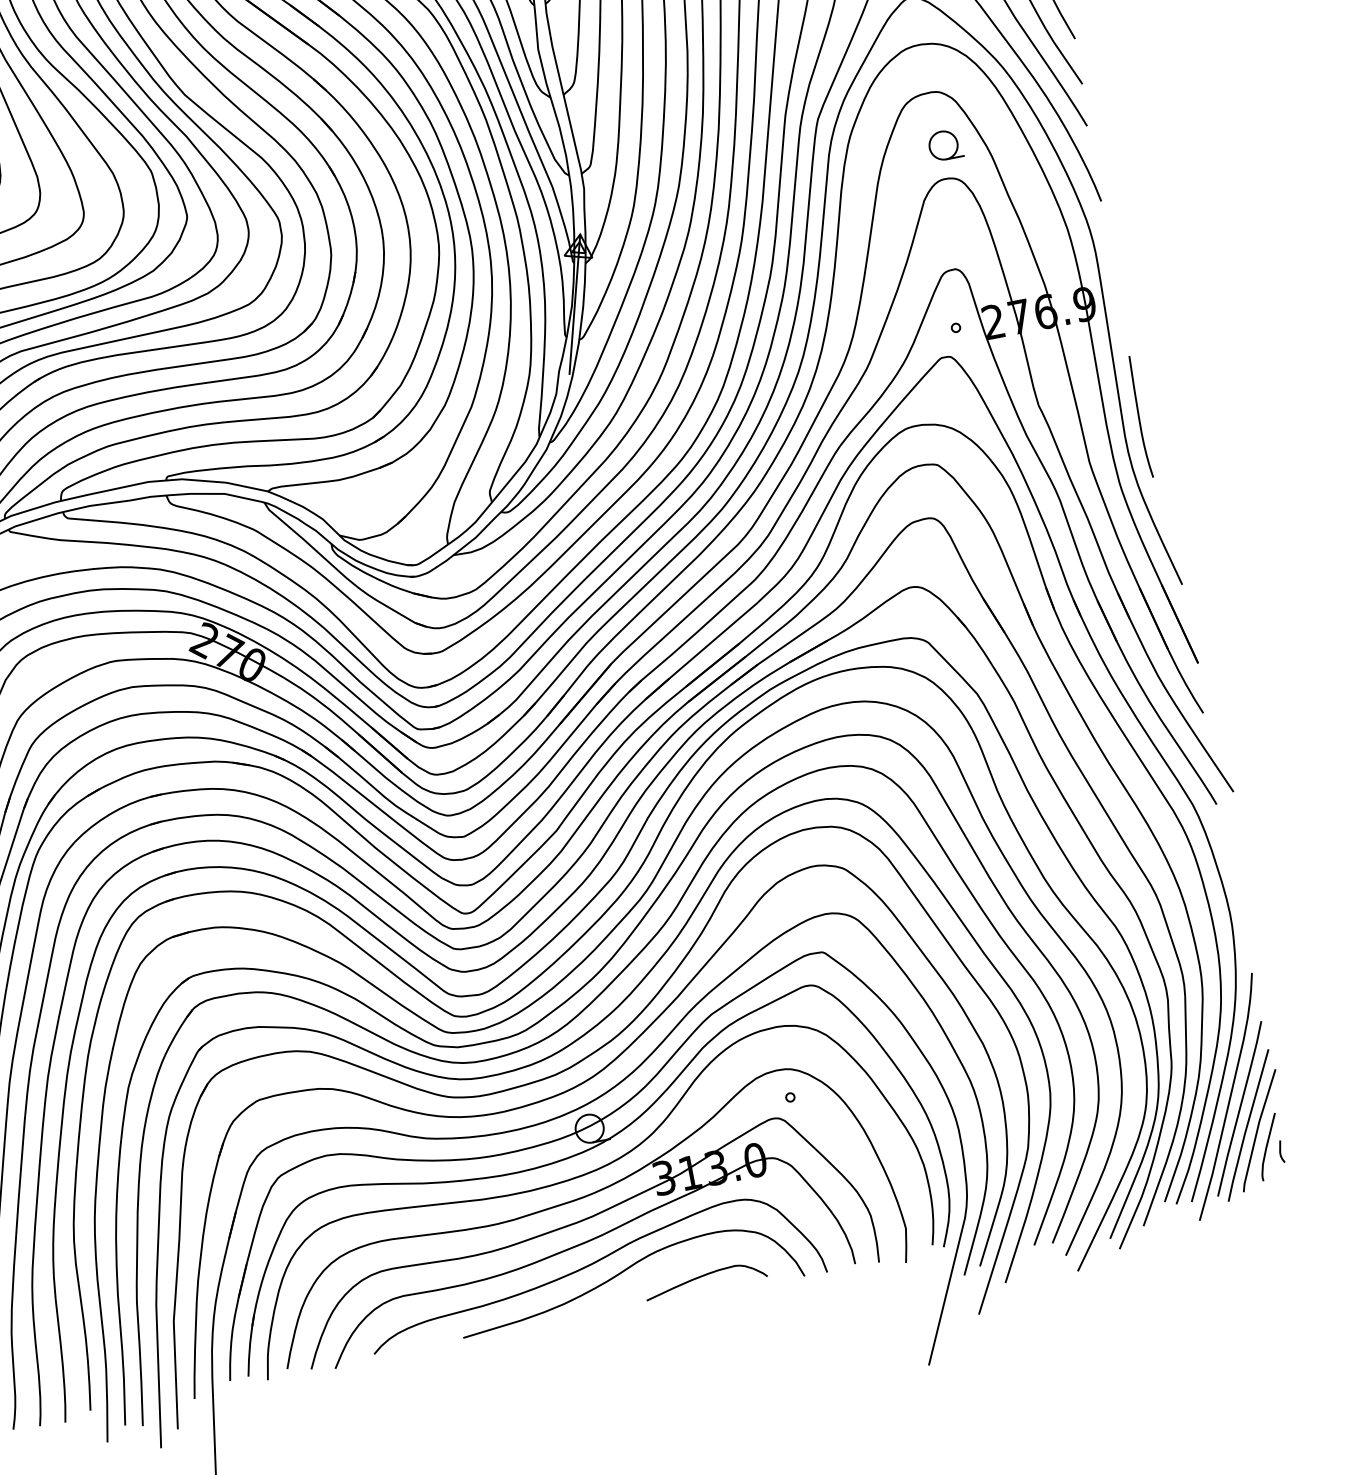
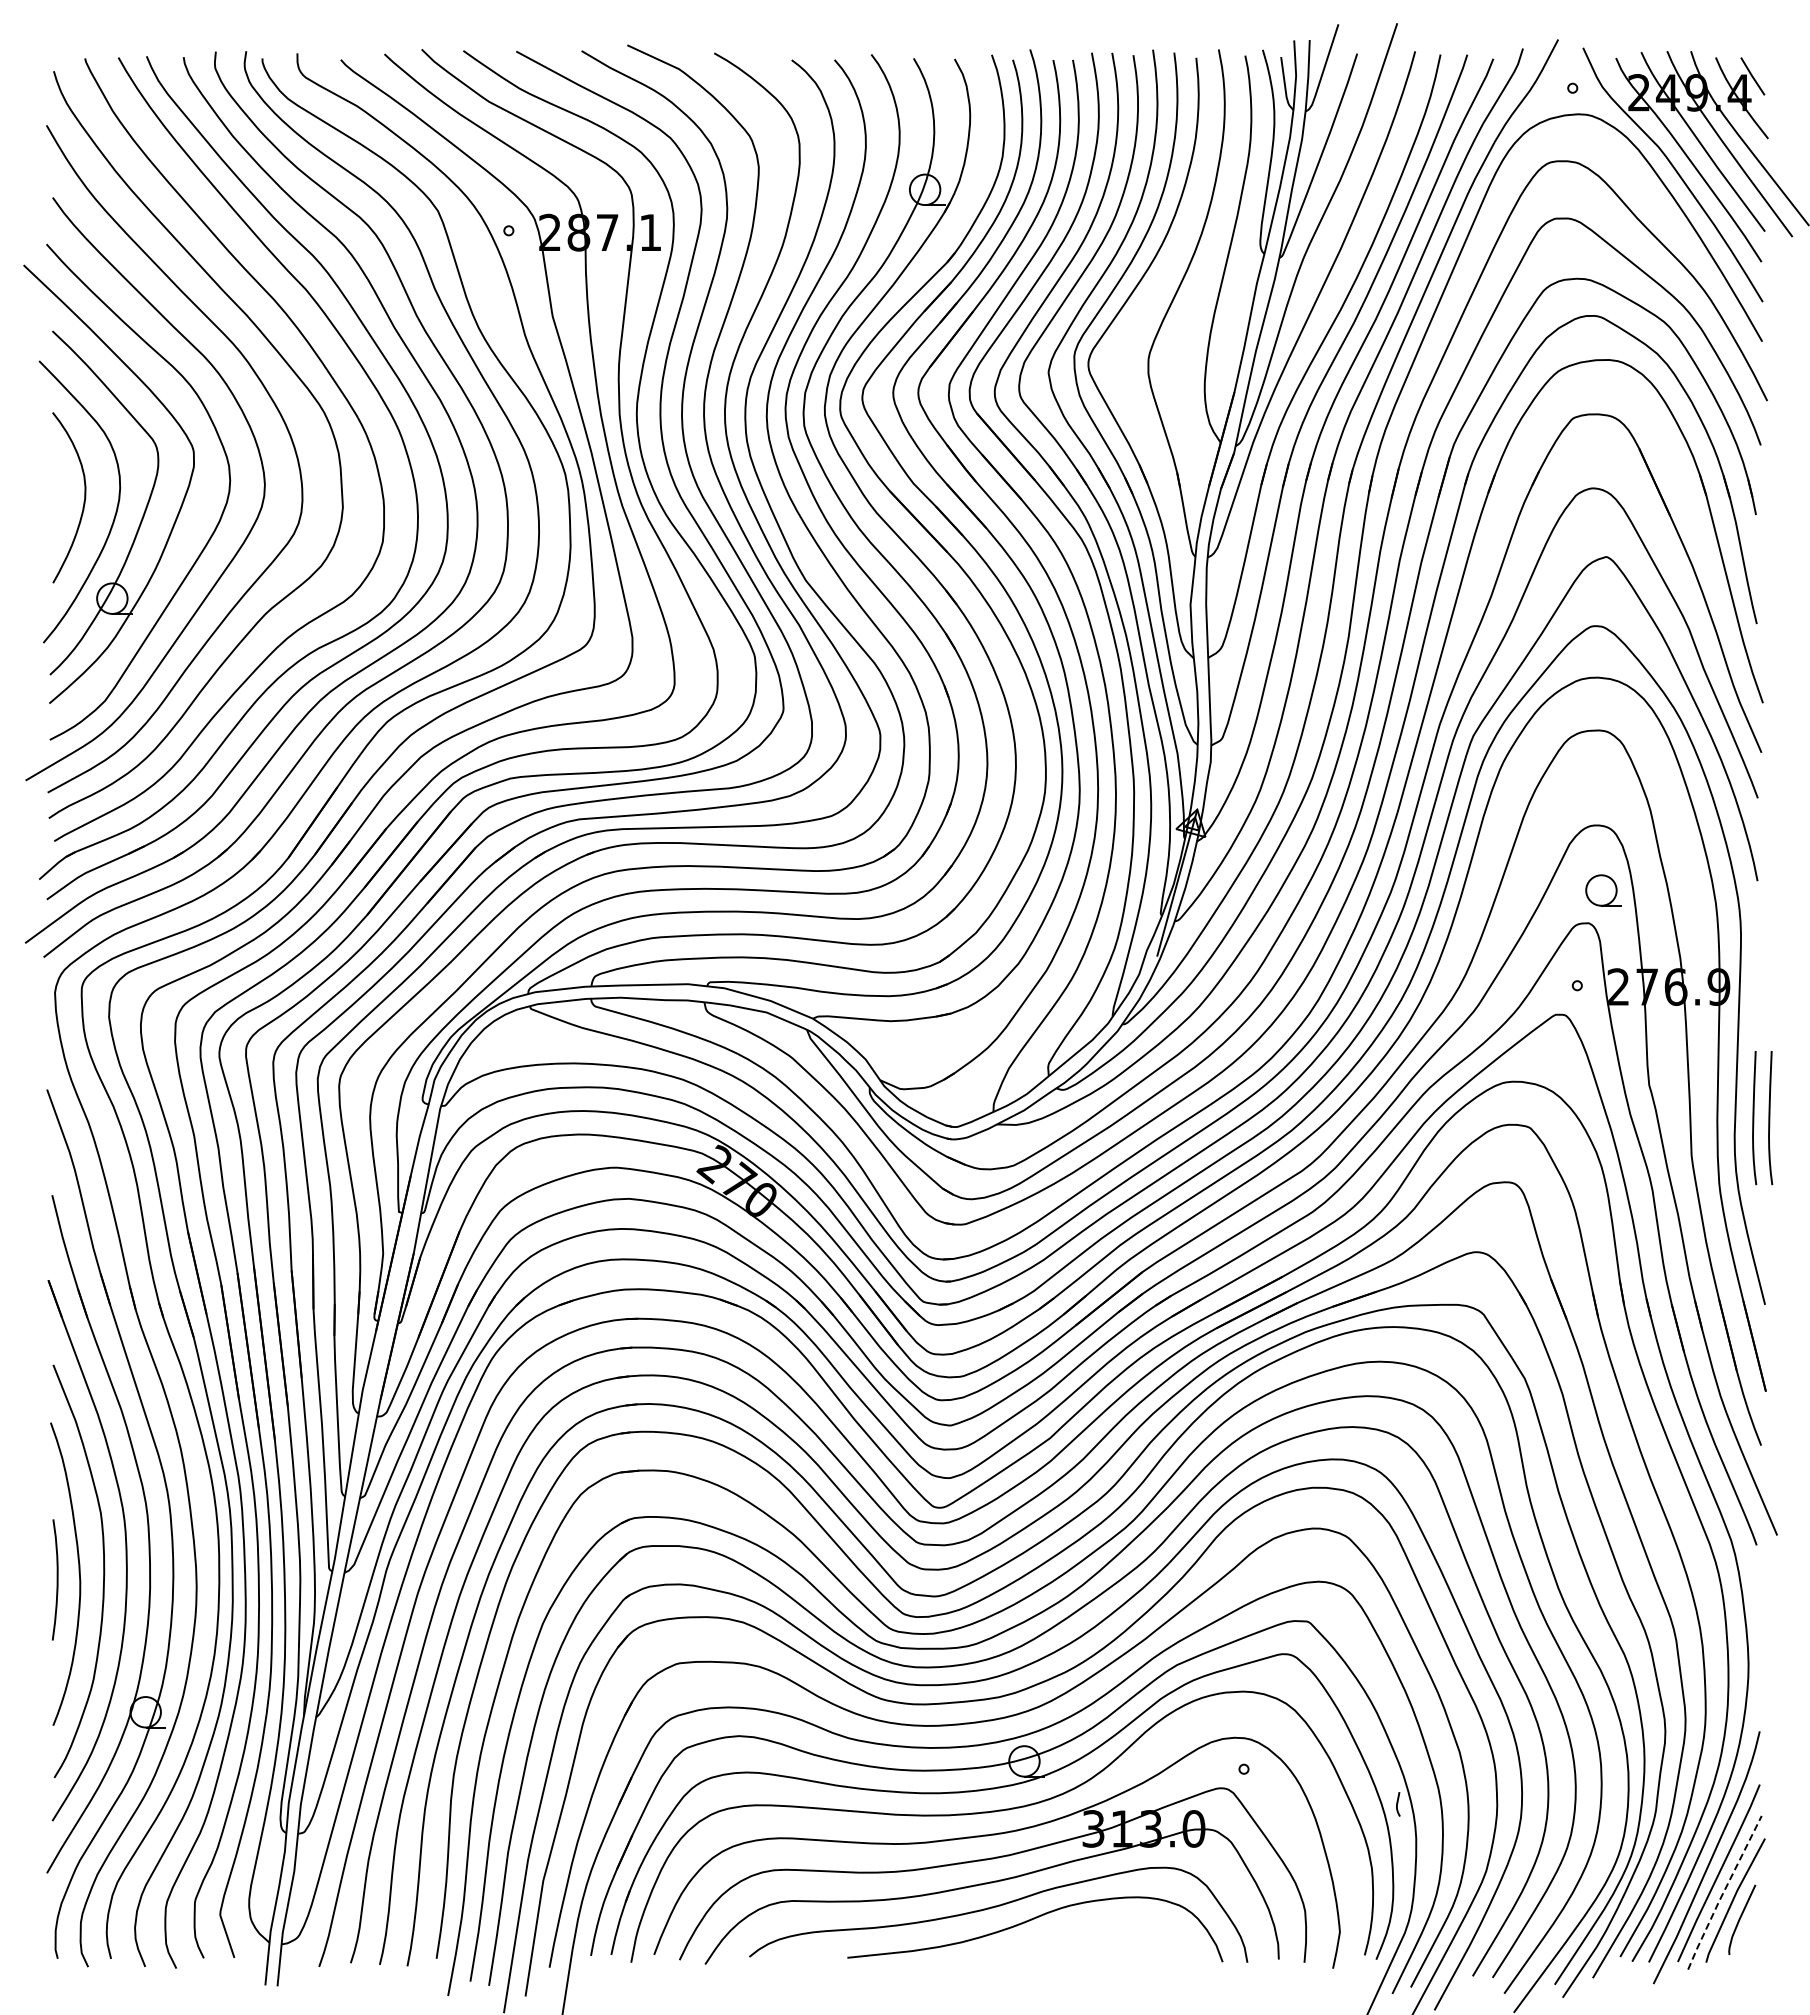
part: (945, 145) -> (1603, 890), moved
curve: (1154, 414) -> (1770, 1118), added
line: (1247, 1126) -> (1723, 1893), solid -> dashed
curve: (1281, 1150) -> (1398, 1803), moved
curve: (704, 1276) -> (1116, 1941), removed

